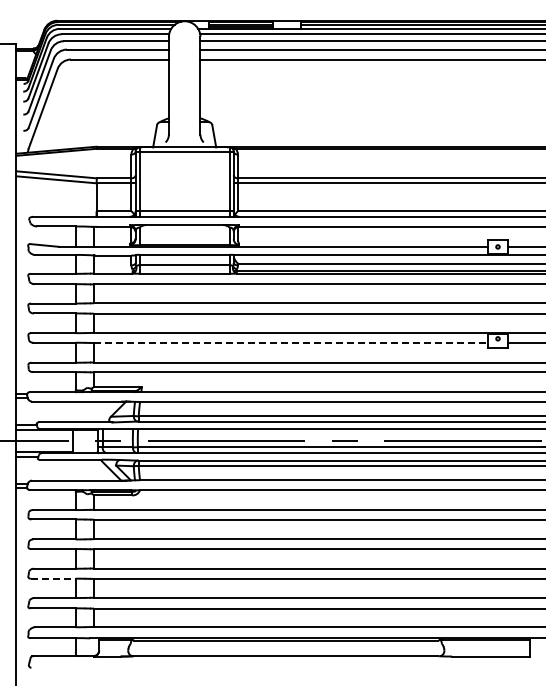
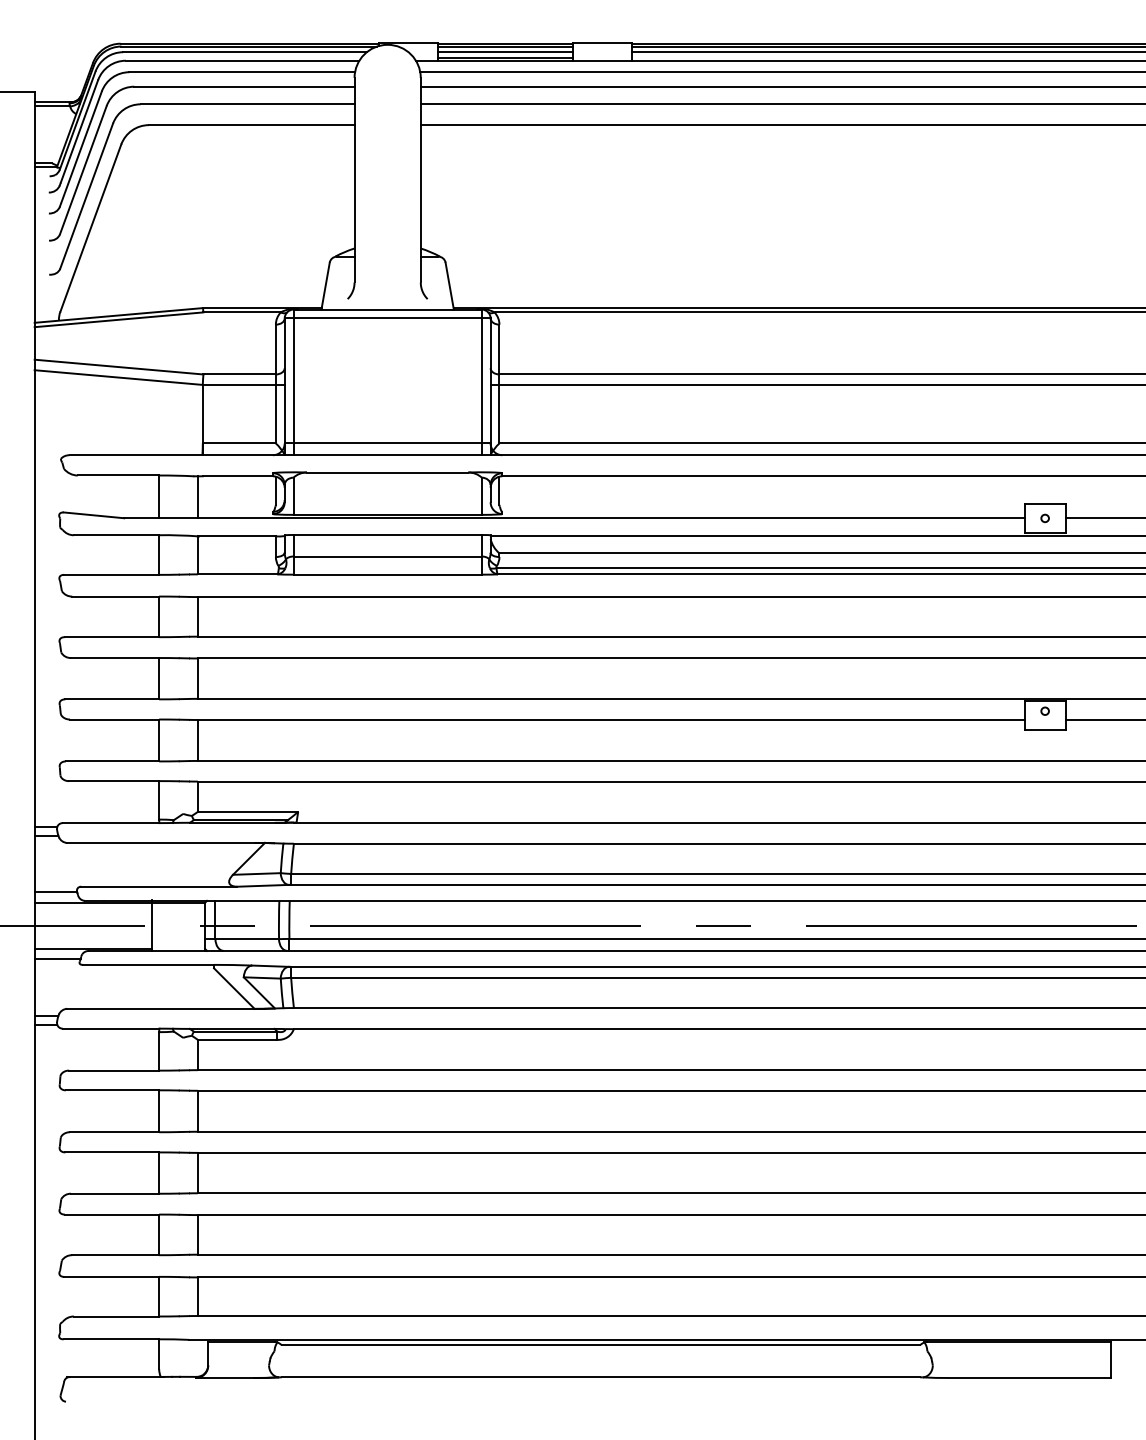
line: (291, 342) -> (611, 718), dashed -> solid
line: (53, 578) -> (112, 1214), dashed -> solid

